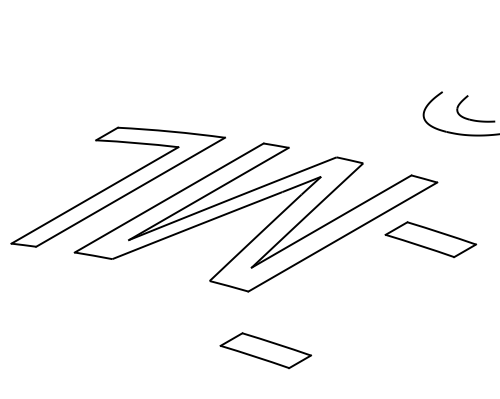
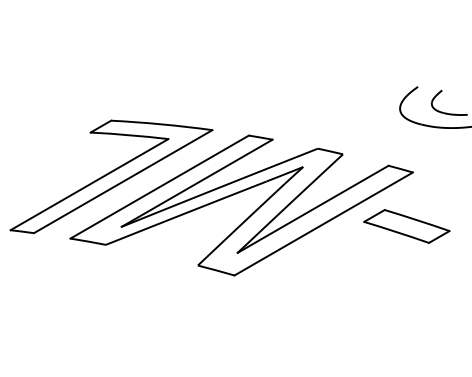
part: (265, 350) -> (250, 331), removed

